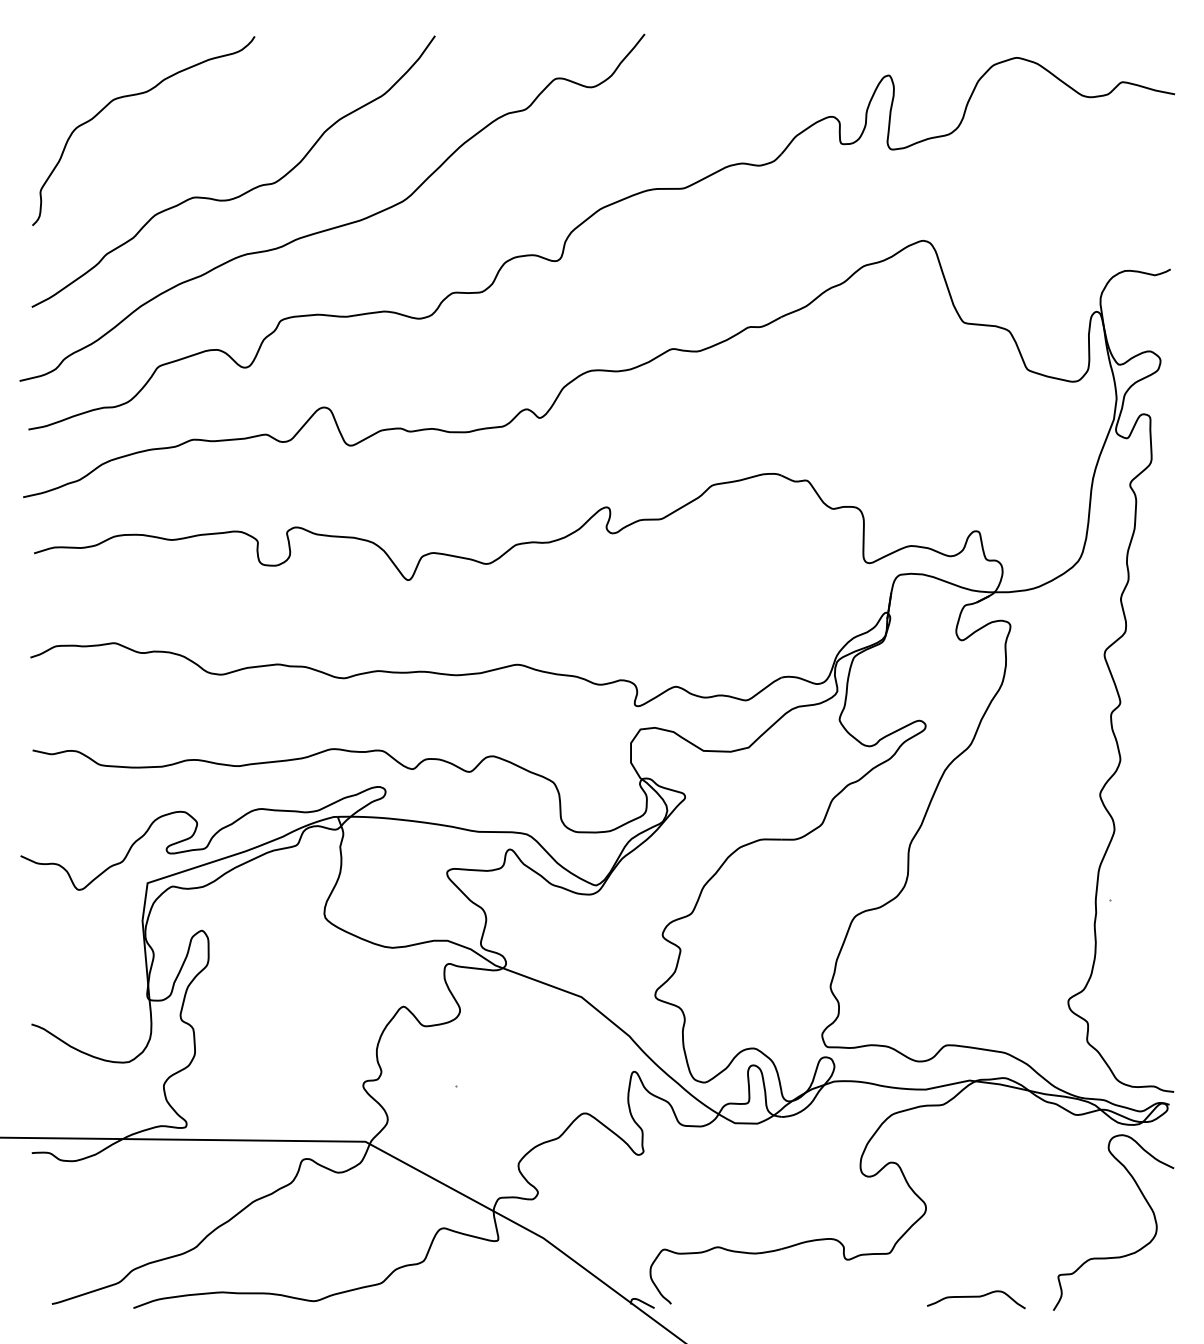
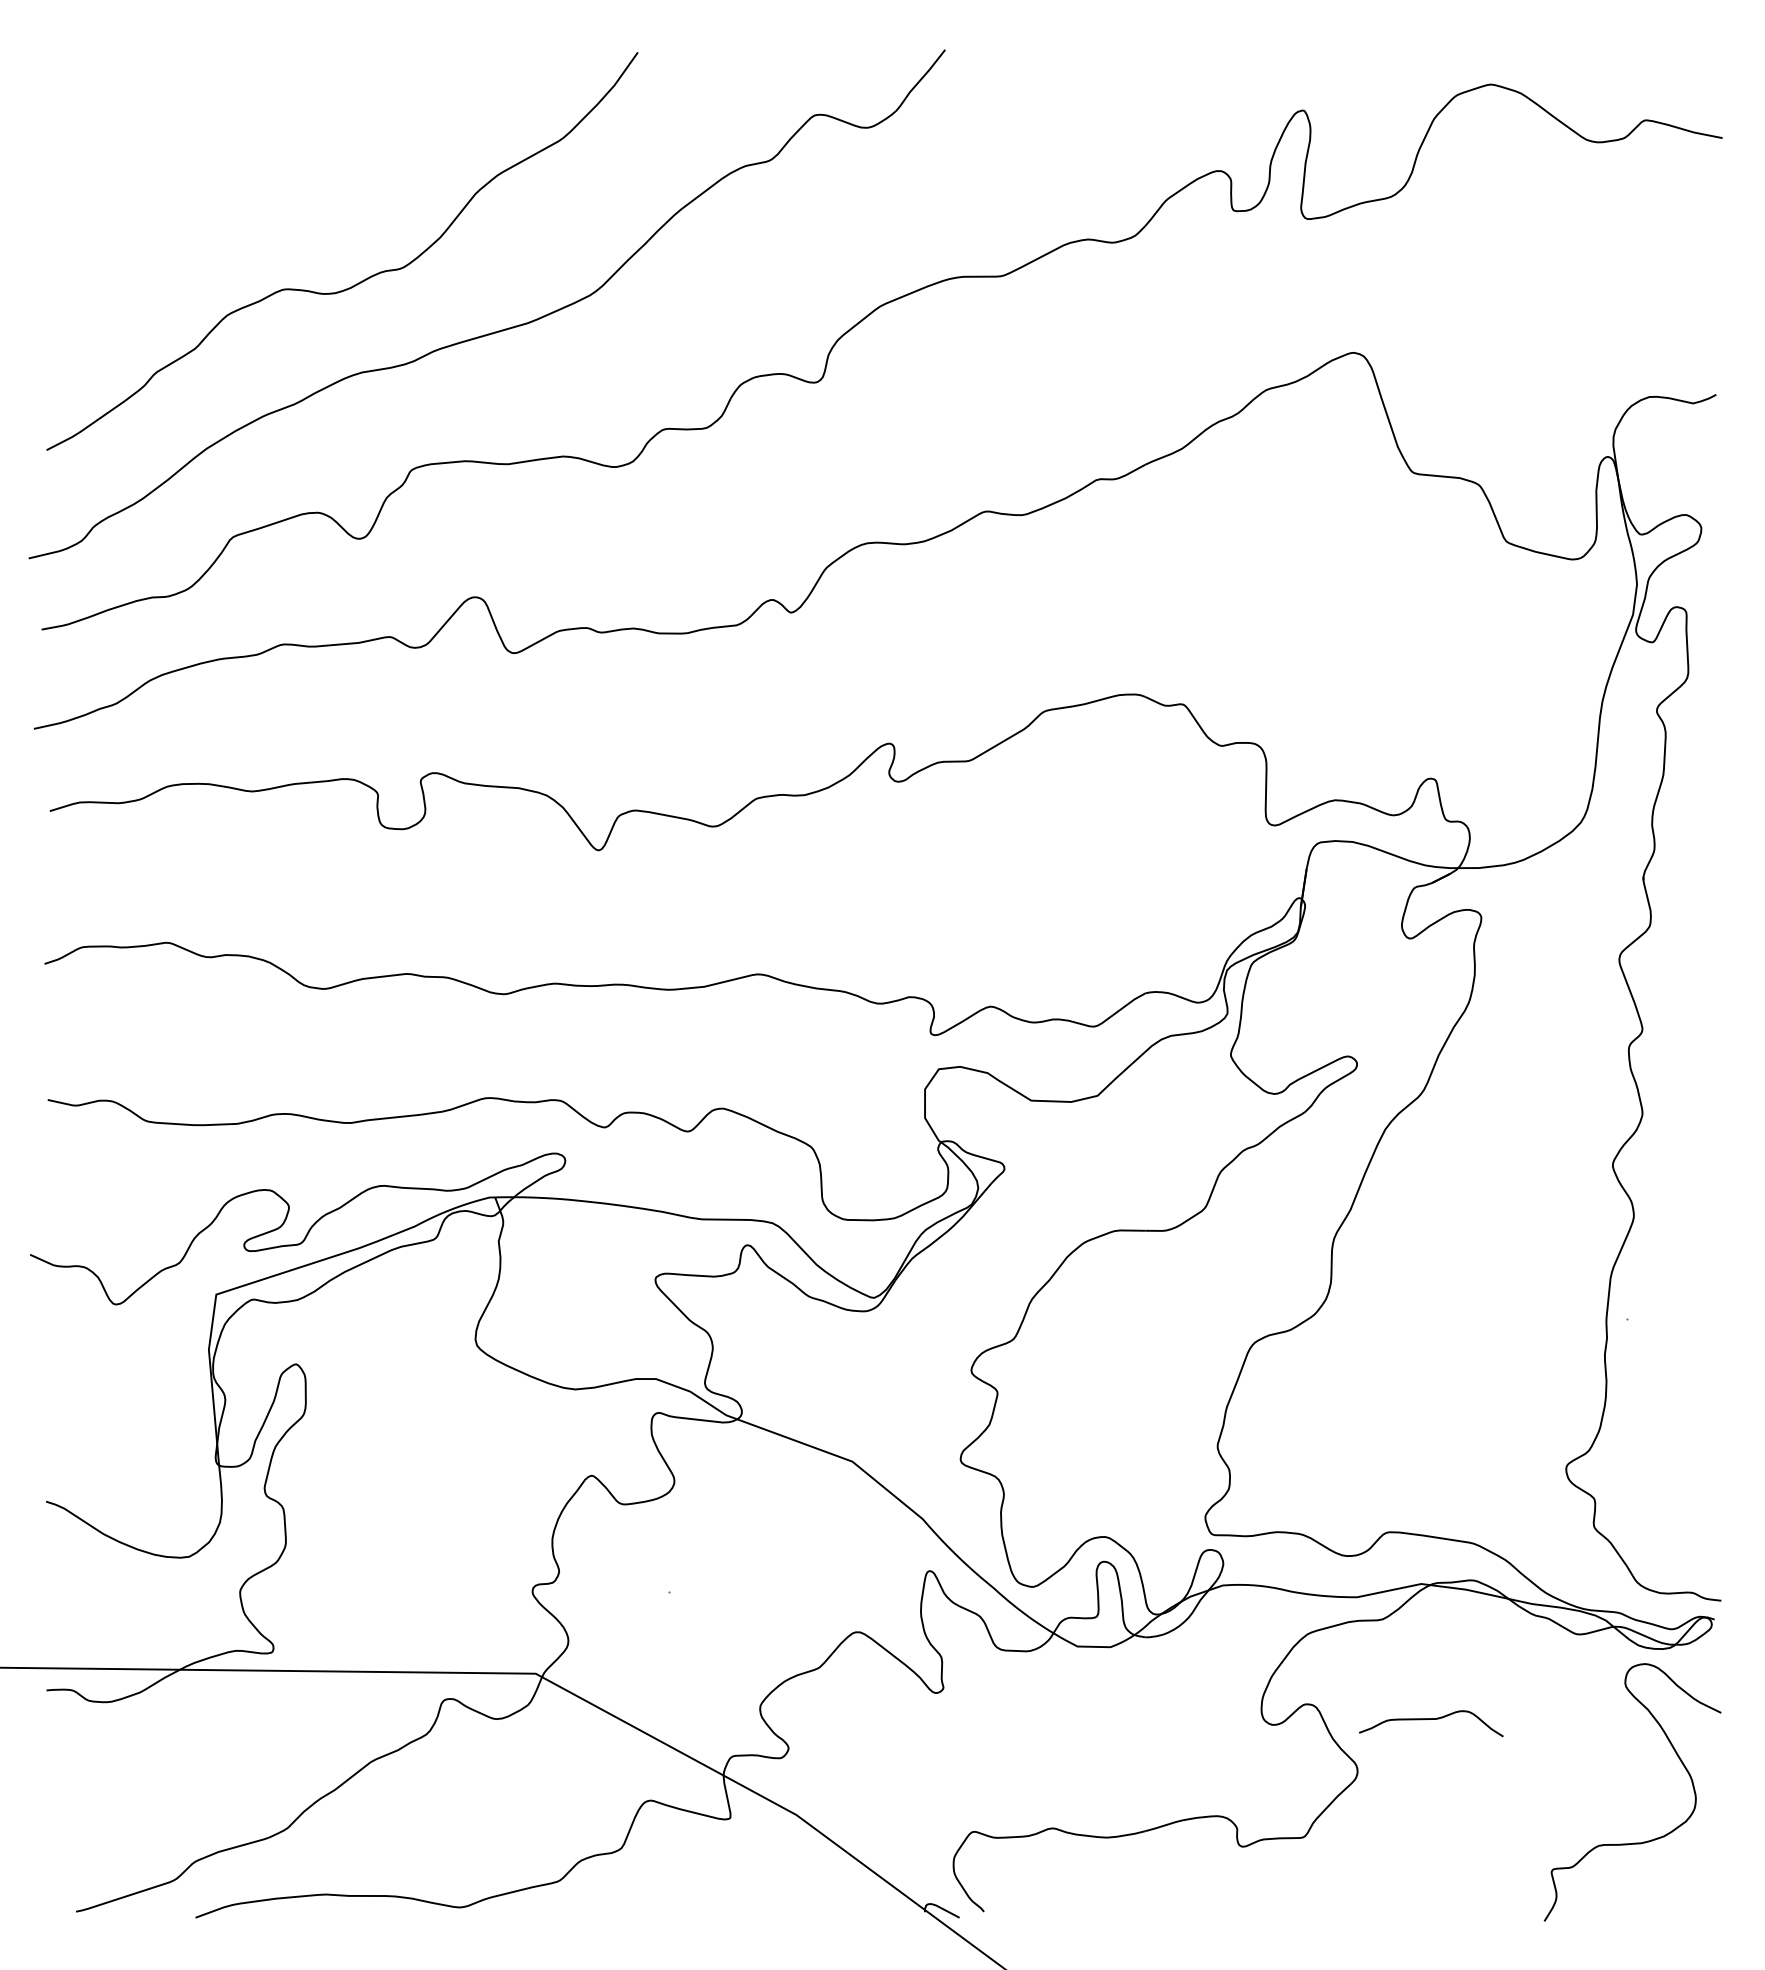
curve: (137, 95) -> (201, 139), removed
curve: (976, 1297) -> (1431, 1720), moved

